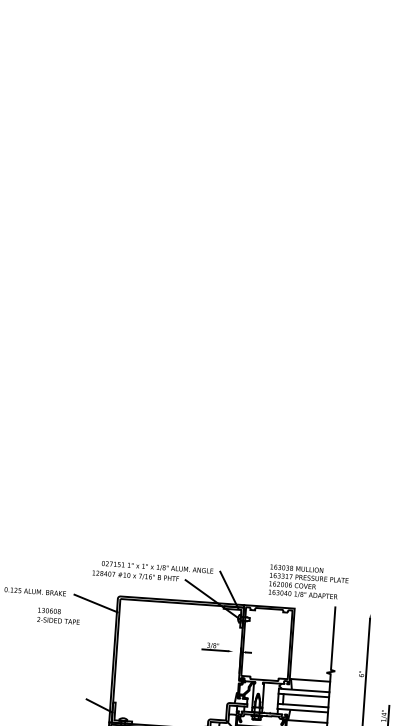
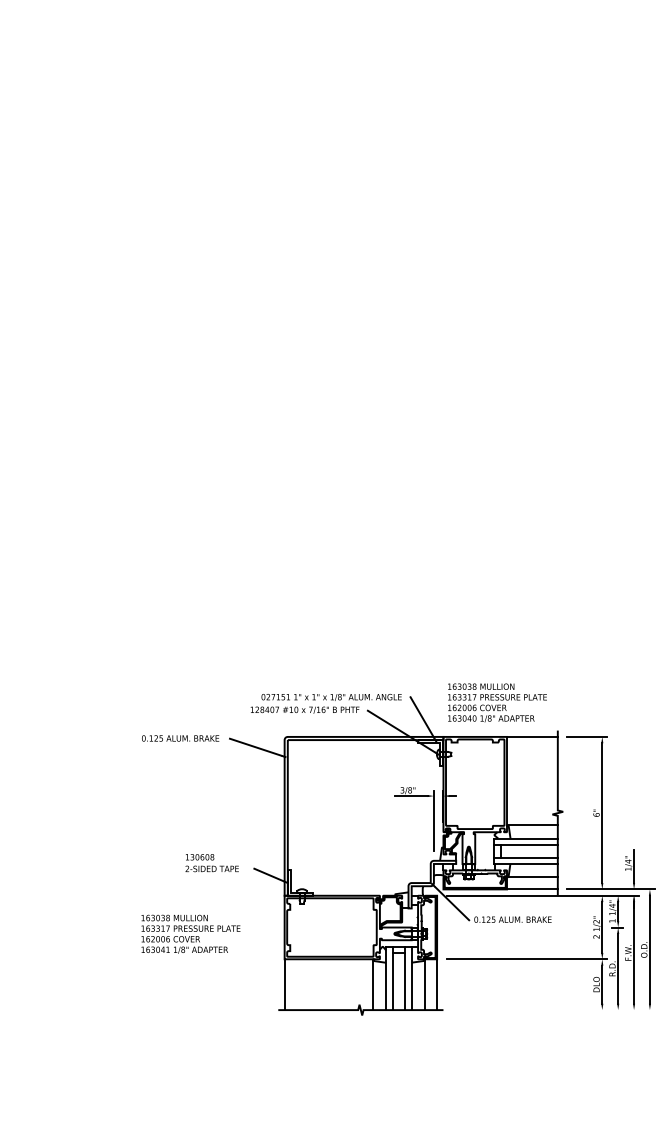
text: (308, 582) -> (497, 702), moved
line: (314, 609) -> (531, 736), added
line: (357, 612) -> (586, 736), added
text: (58, 616) -> (211, 863), moved
line: (231, 671) -> (433, 821), added

